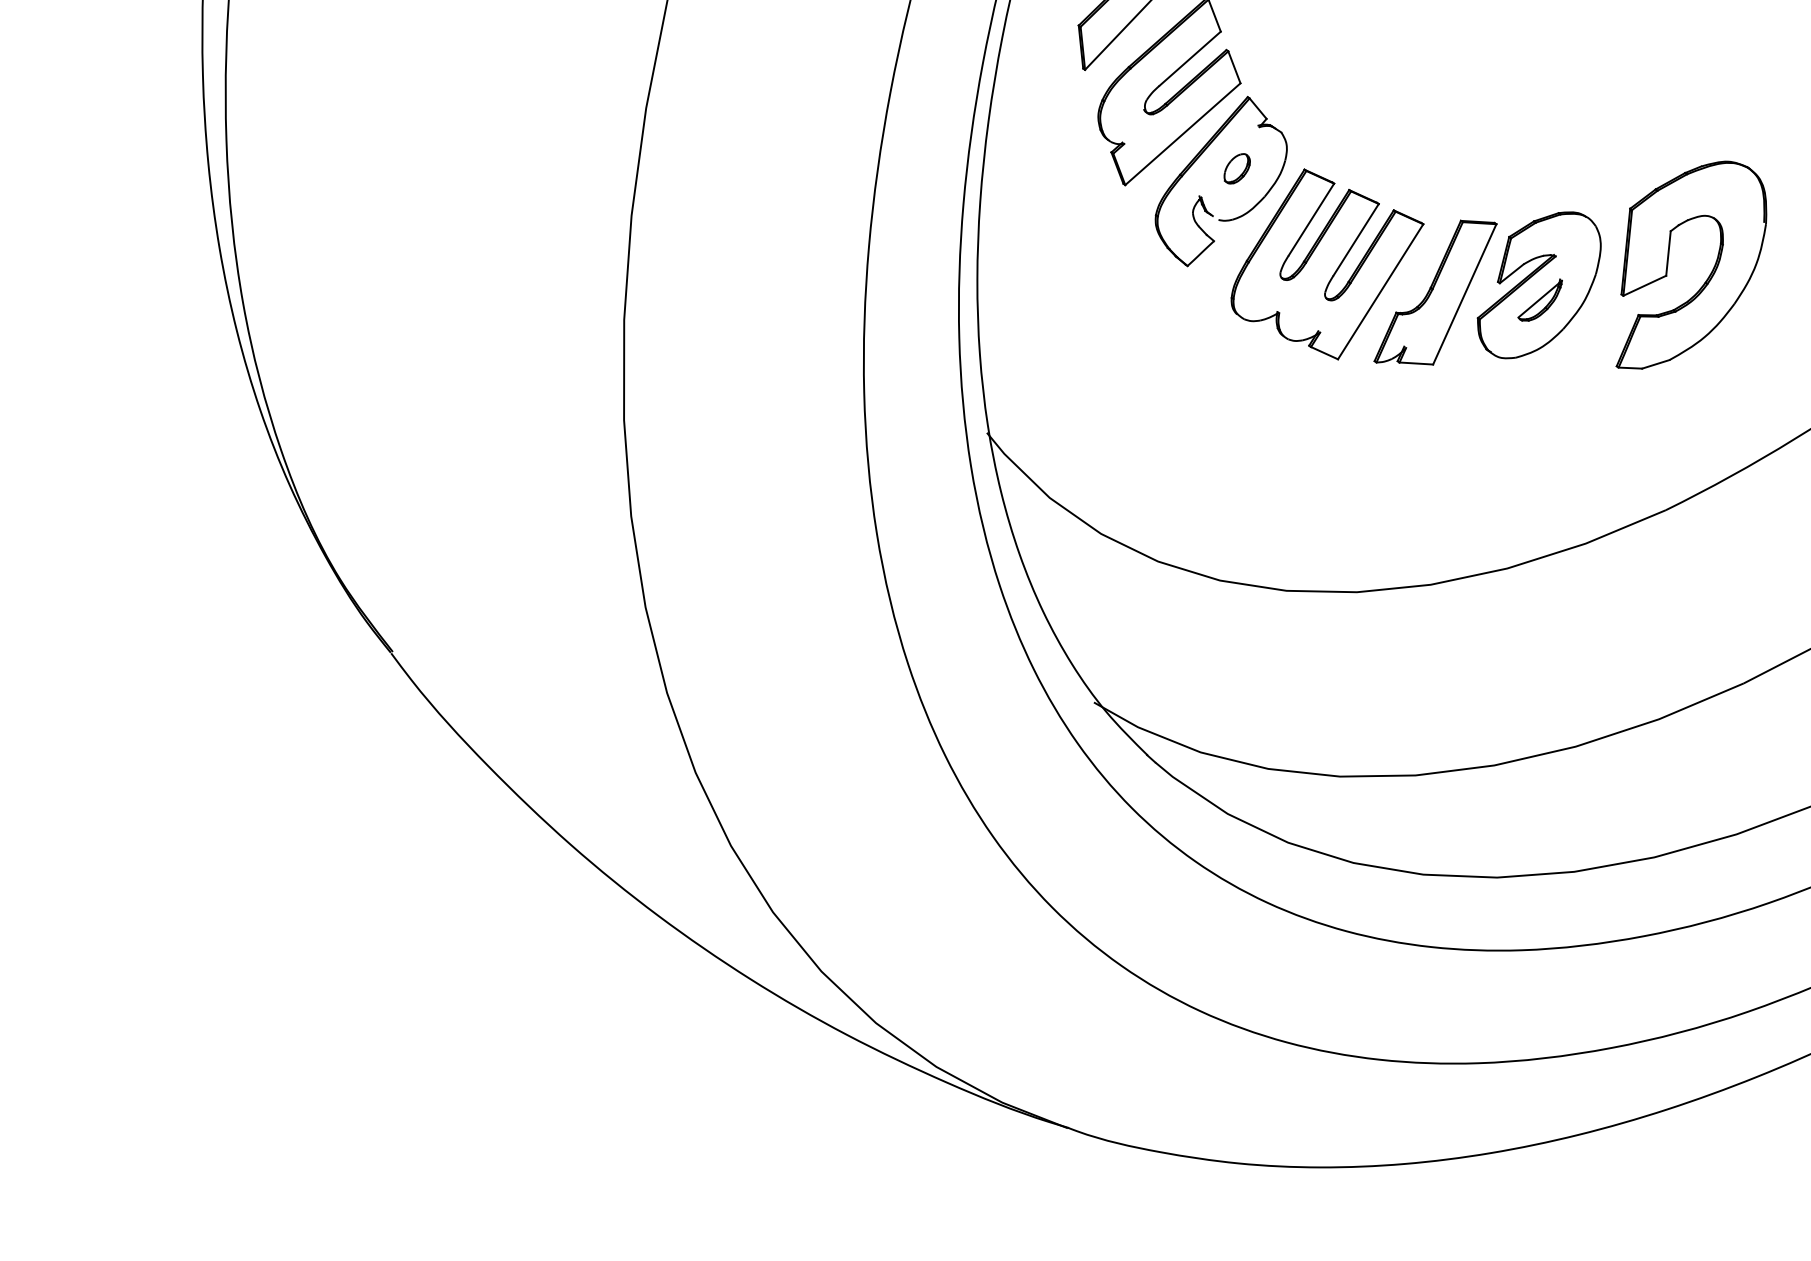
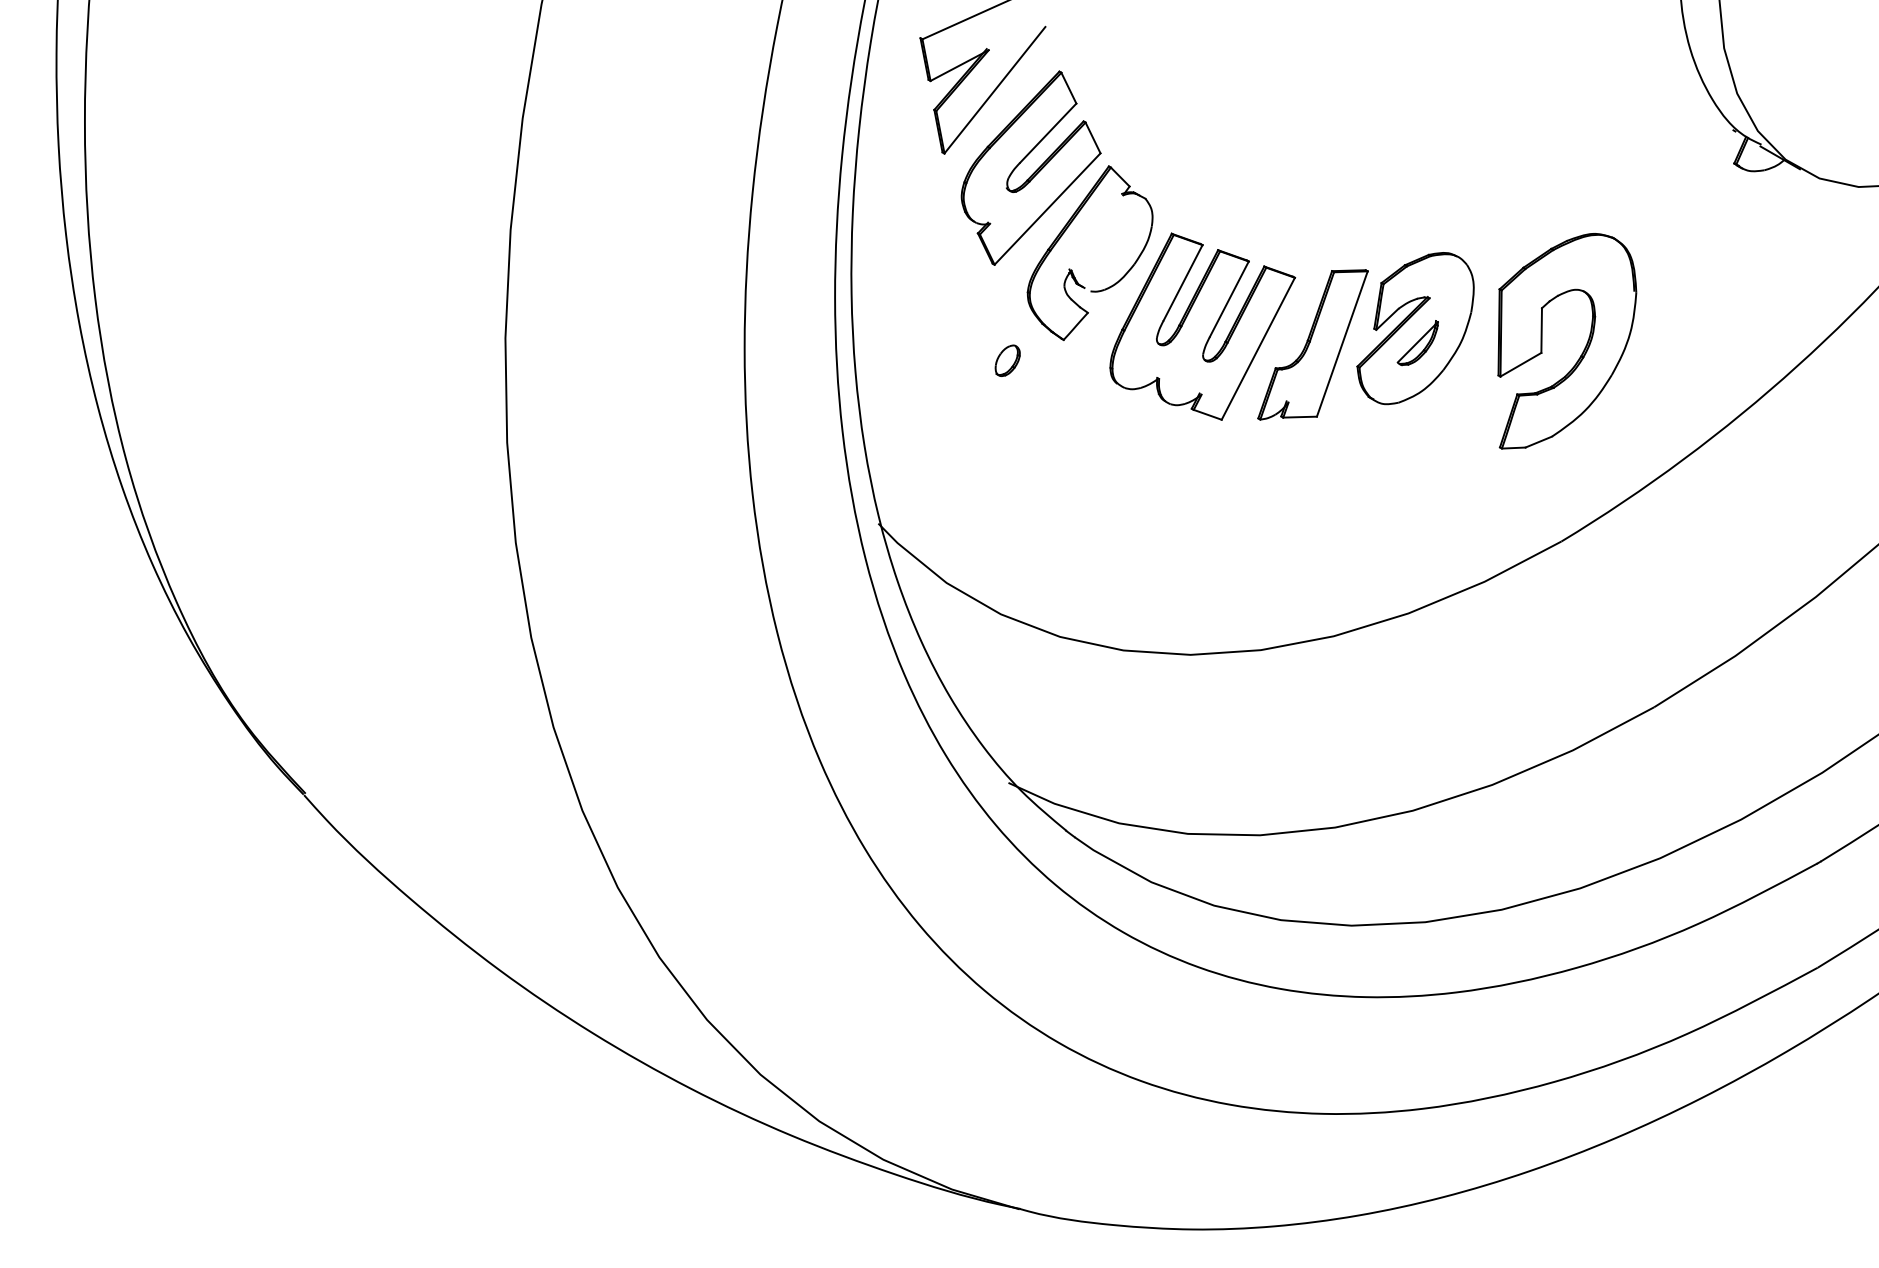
part: (1237, 168) -> (1007, 360), moved
part: (1708, 276) -> (1583, 349), moved

